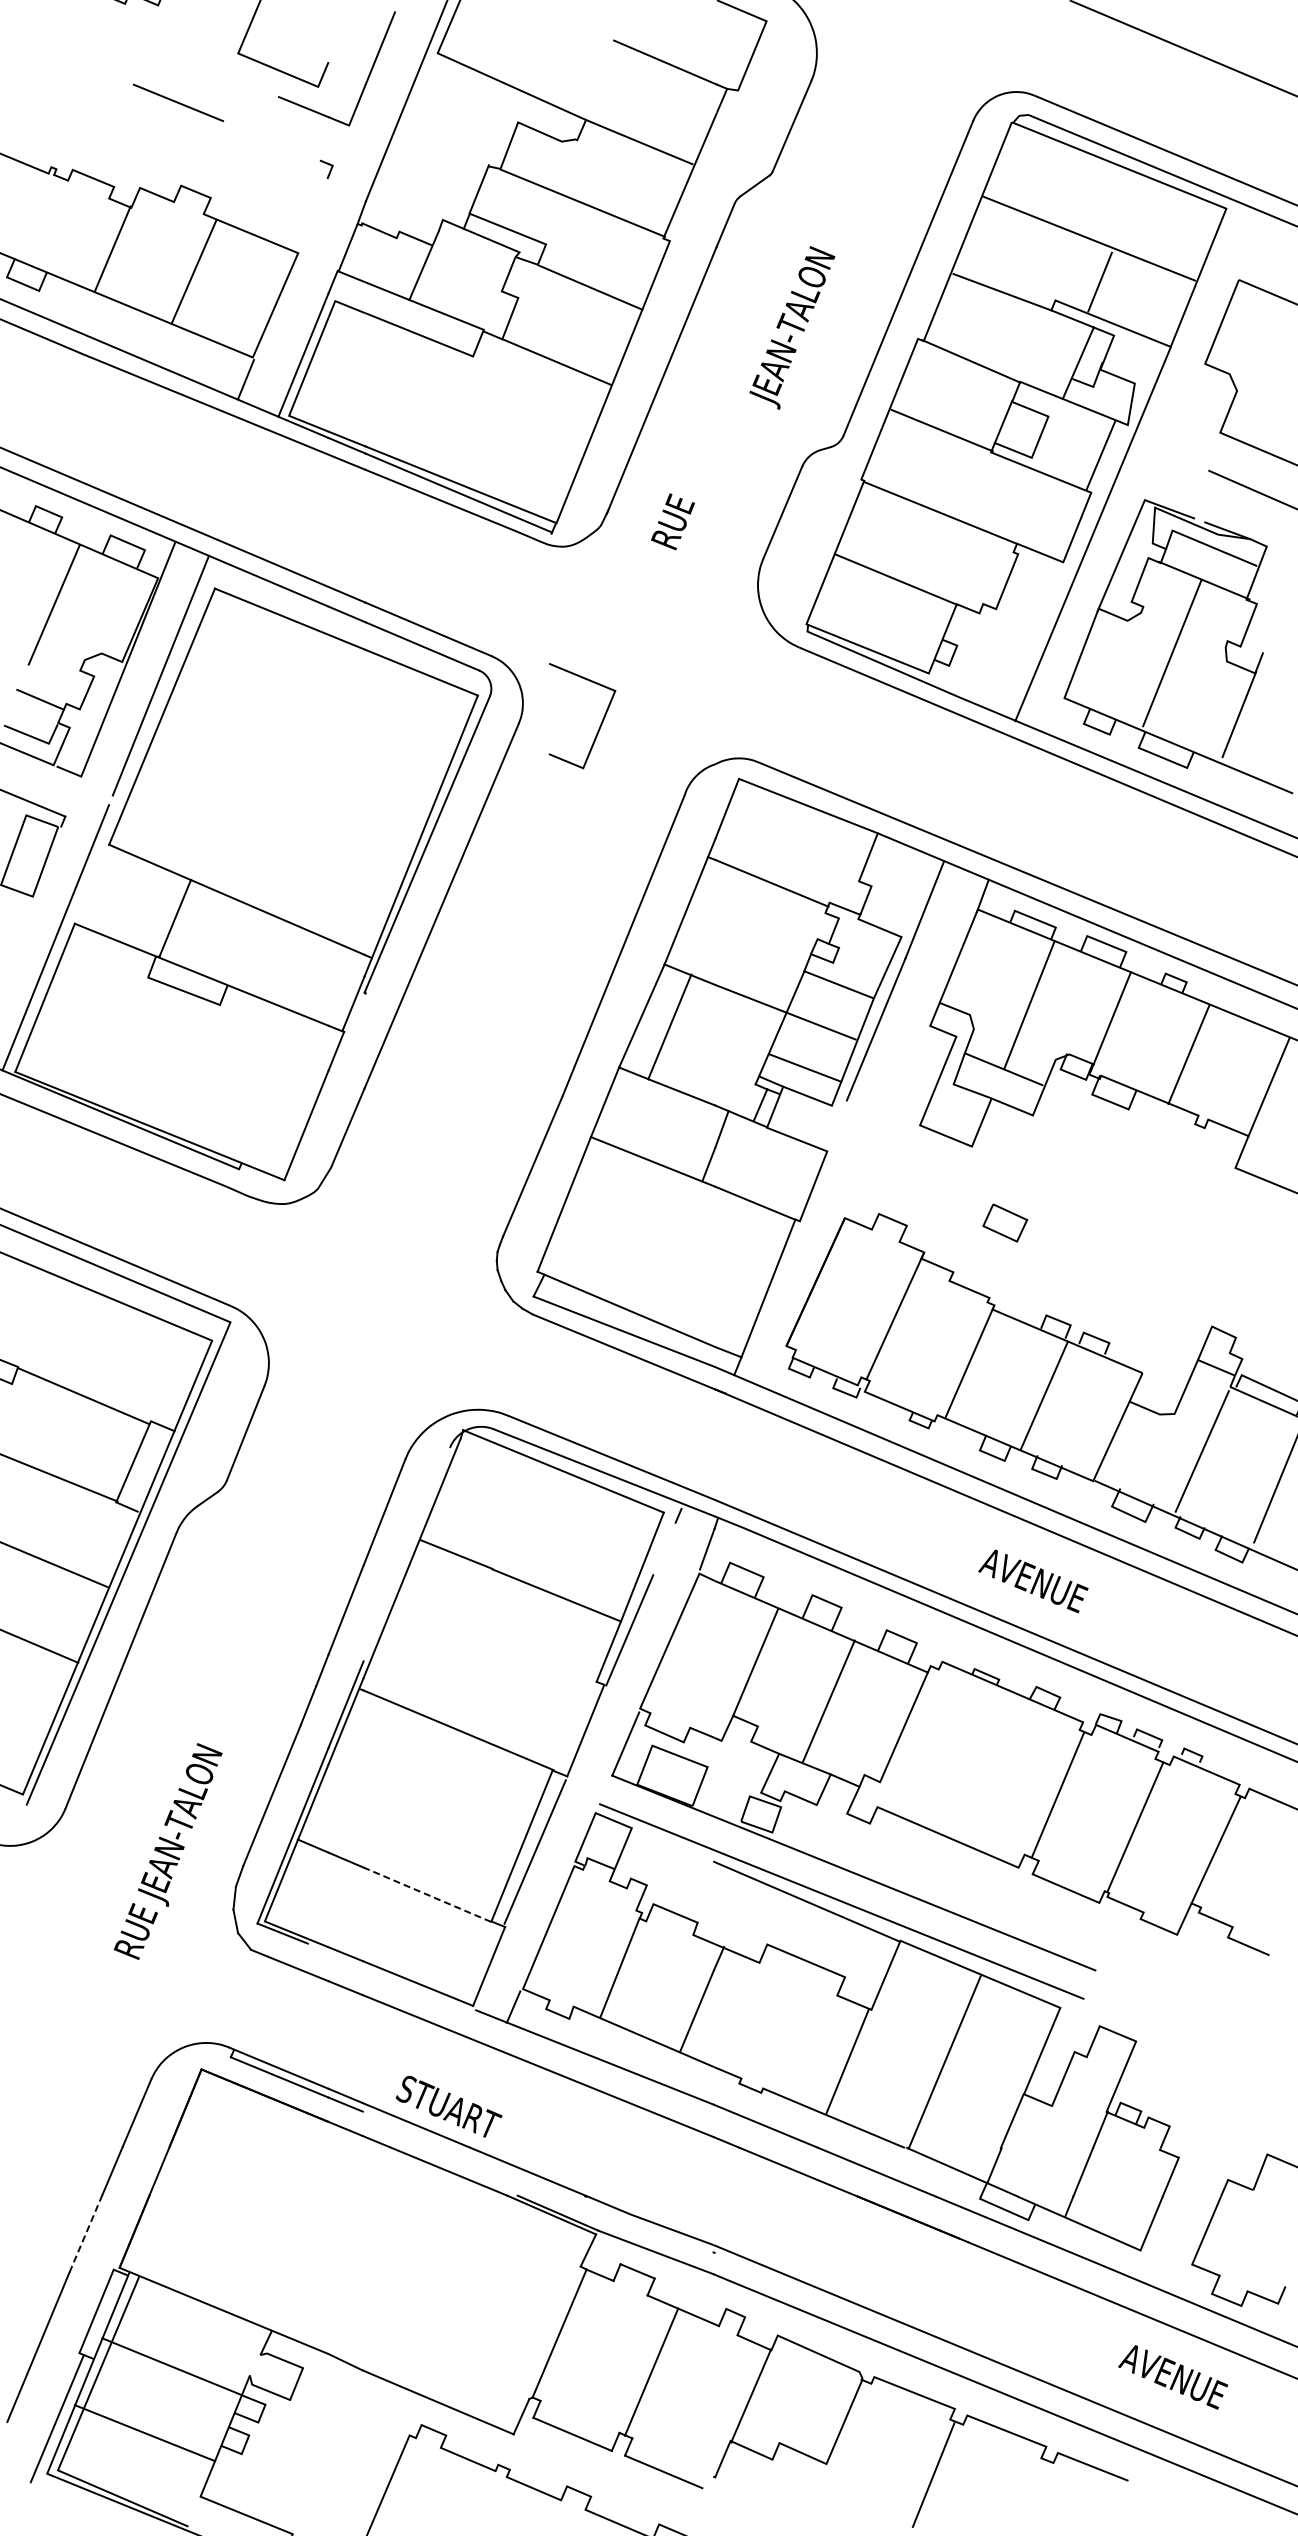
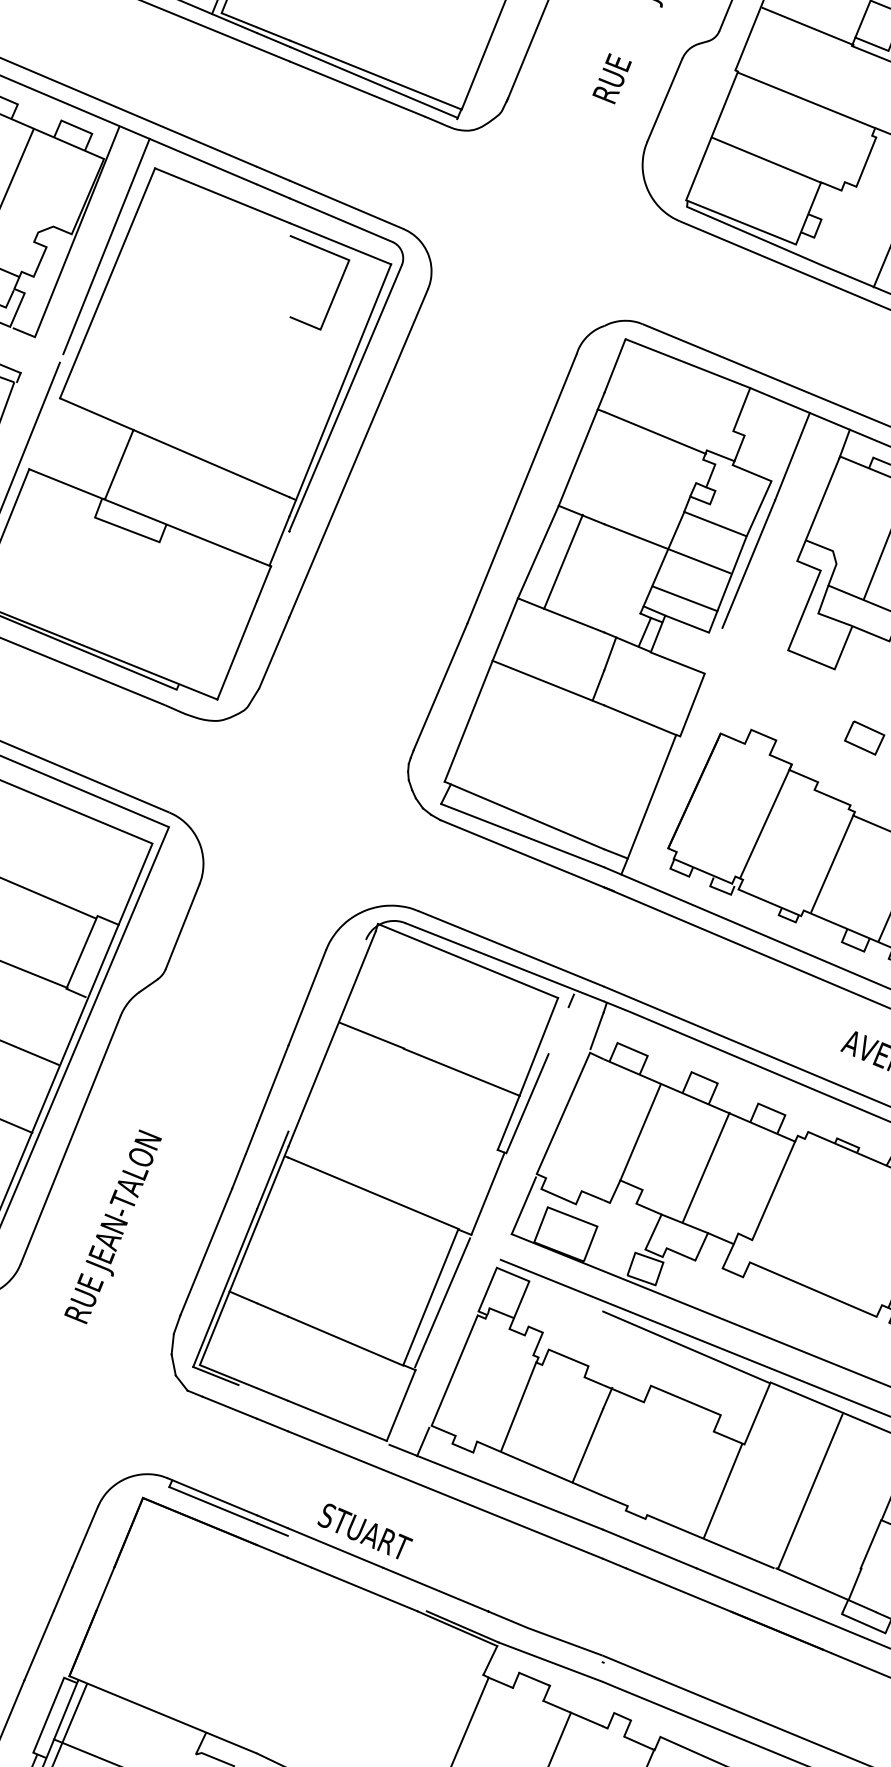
text: (672, 521) -> (611, 78), moved
line: (600, 723) -> (336, 289), moved
text: (167, 1851) -> (112, 1226), moved
line: (427, 1894) -> (345, 1340), dashed -> solid
line: (85, 2234) -> (38, 1646), dashed -> solid

